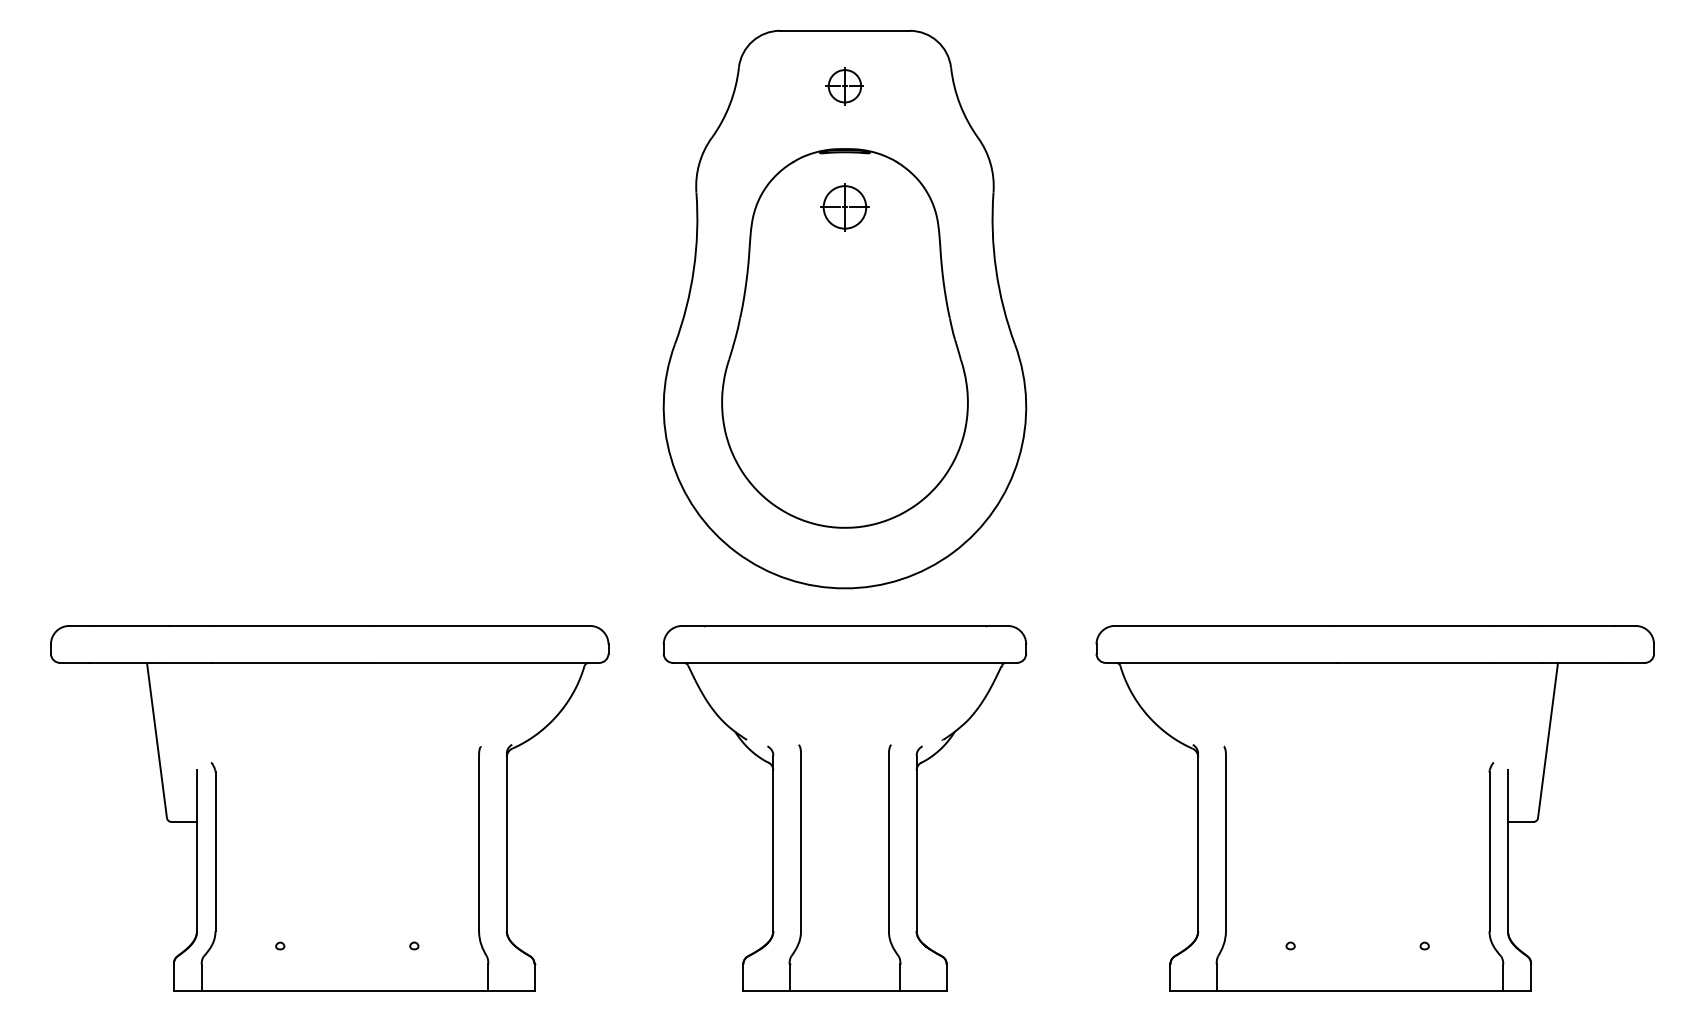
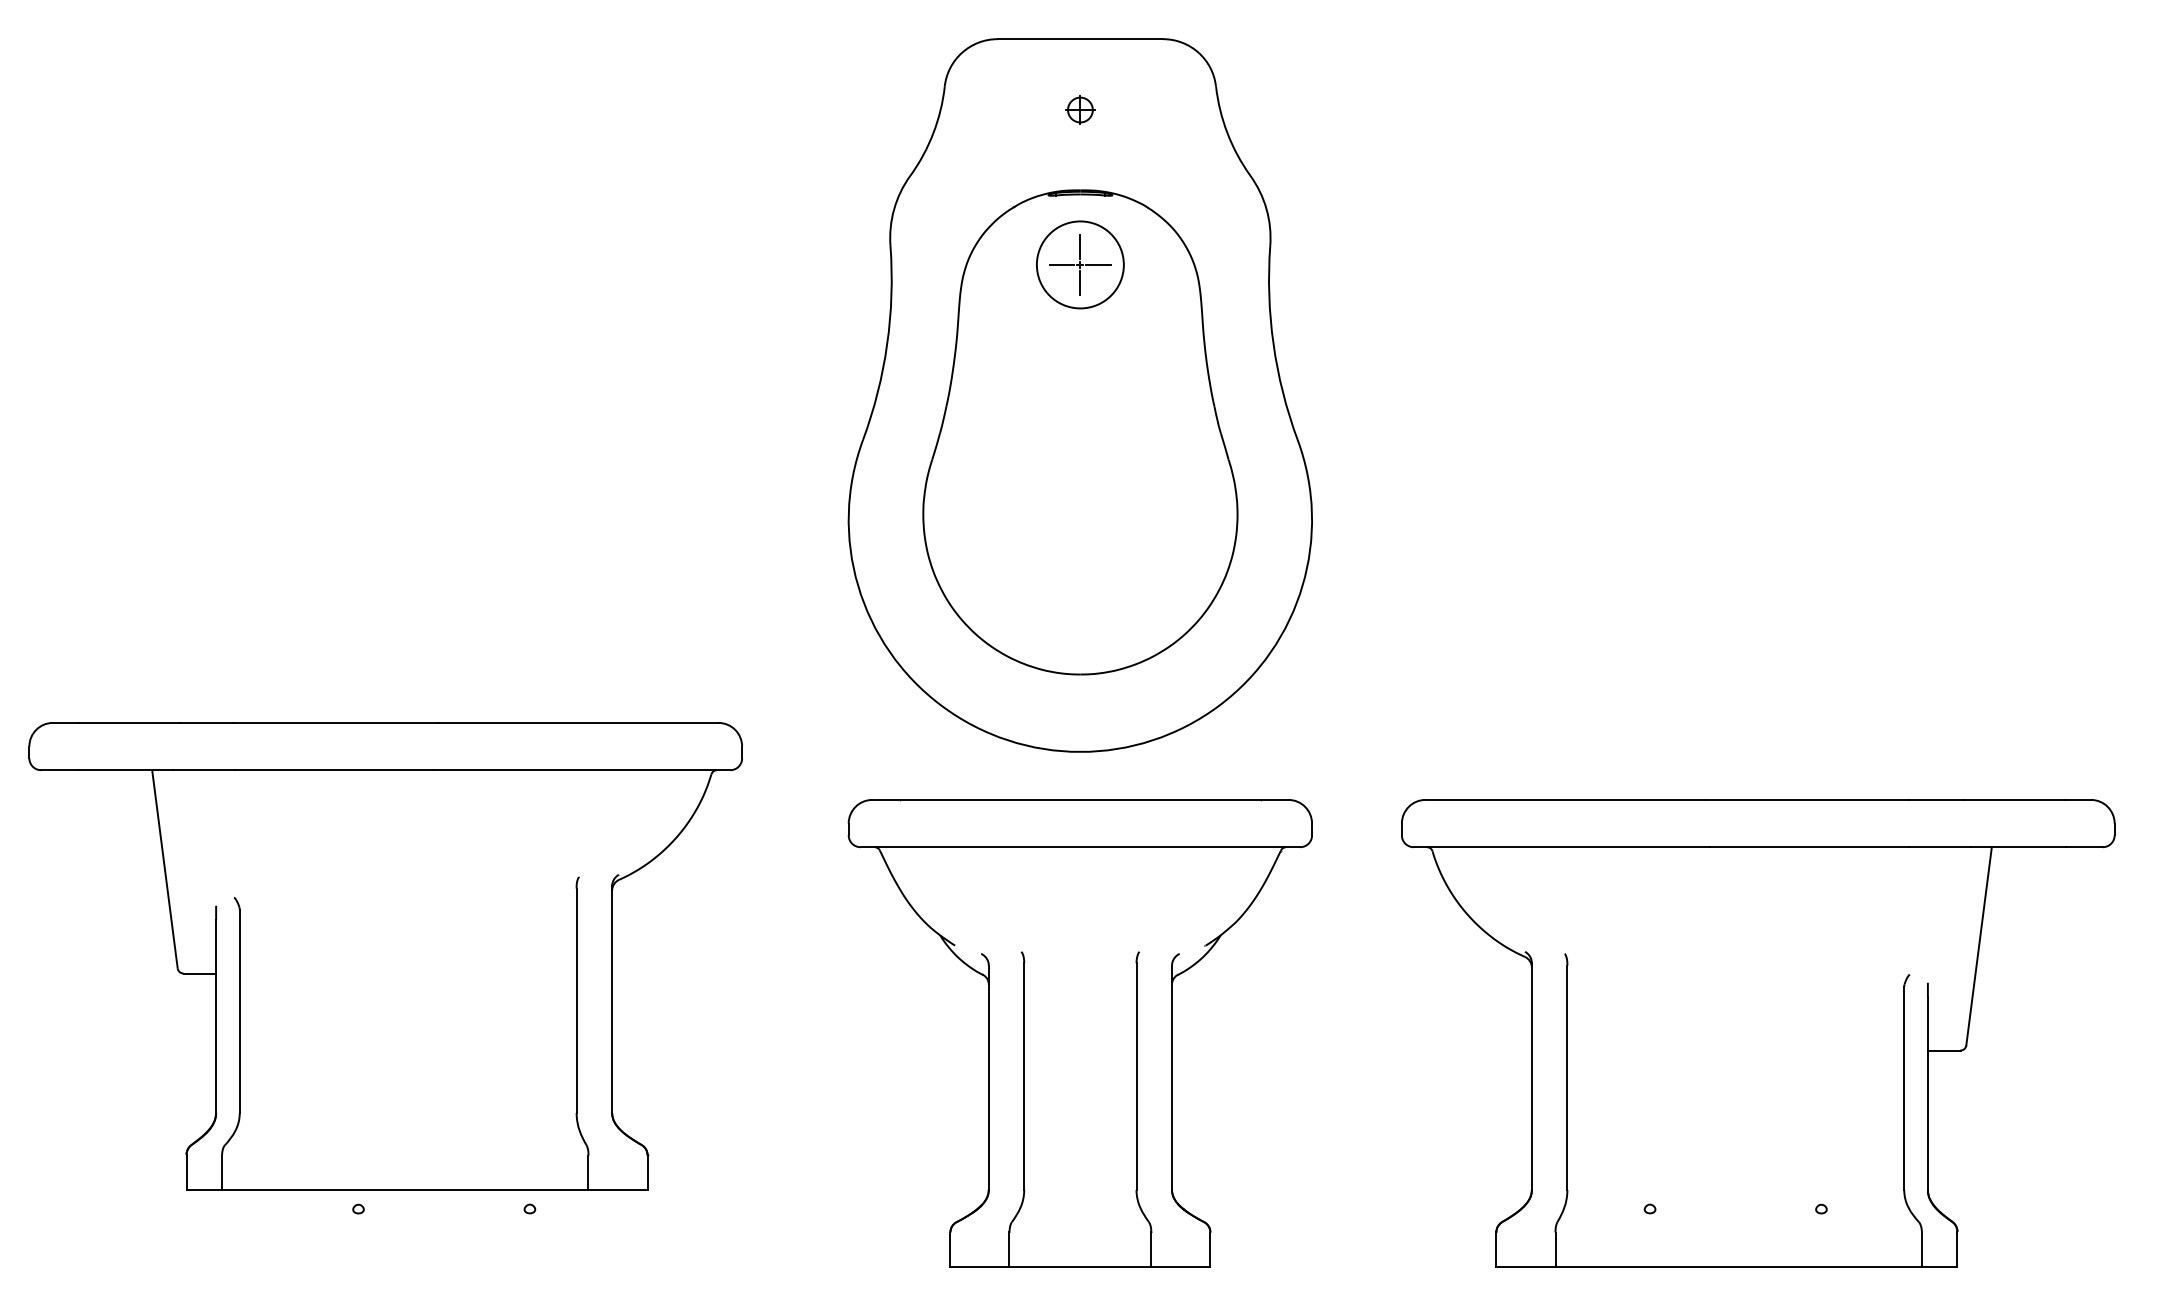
part: (845, 85) -> (1080, 109), size x0.6
circle: (845, 207) -> (1080, 264), size x1.6
part: (329, 808) -> (385, 956), moved

